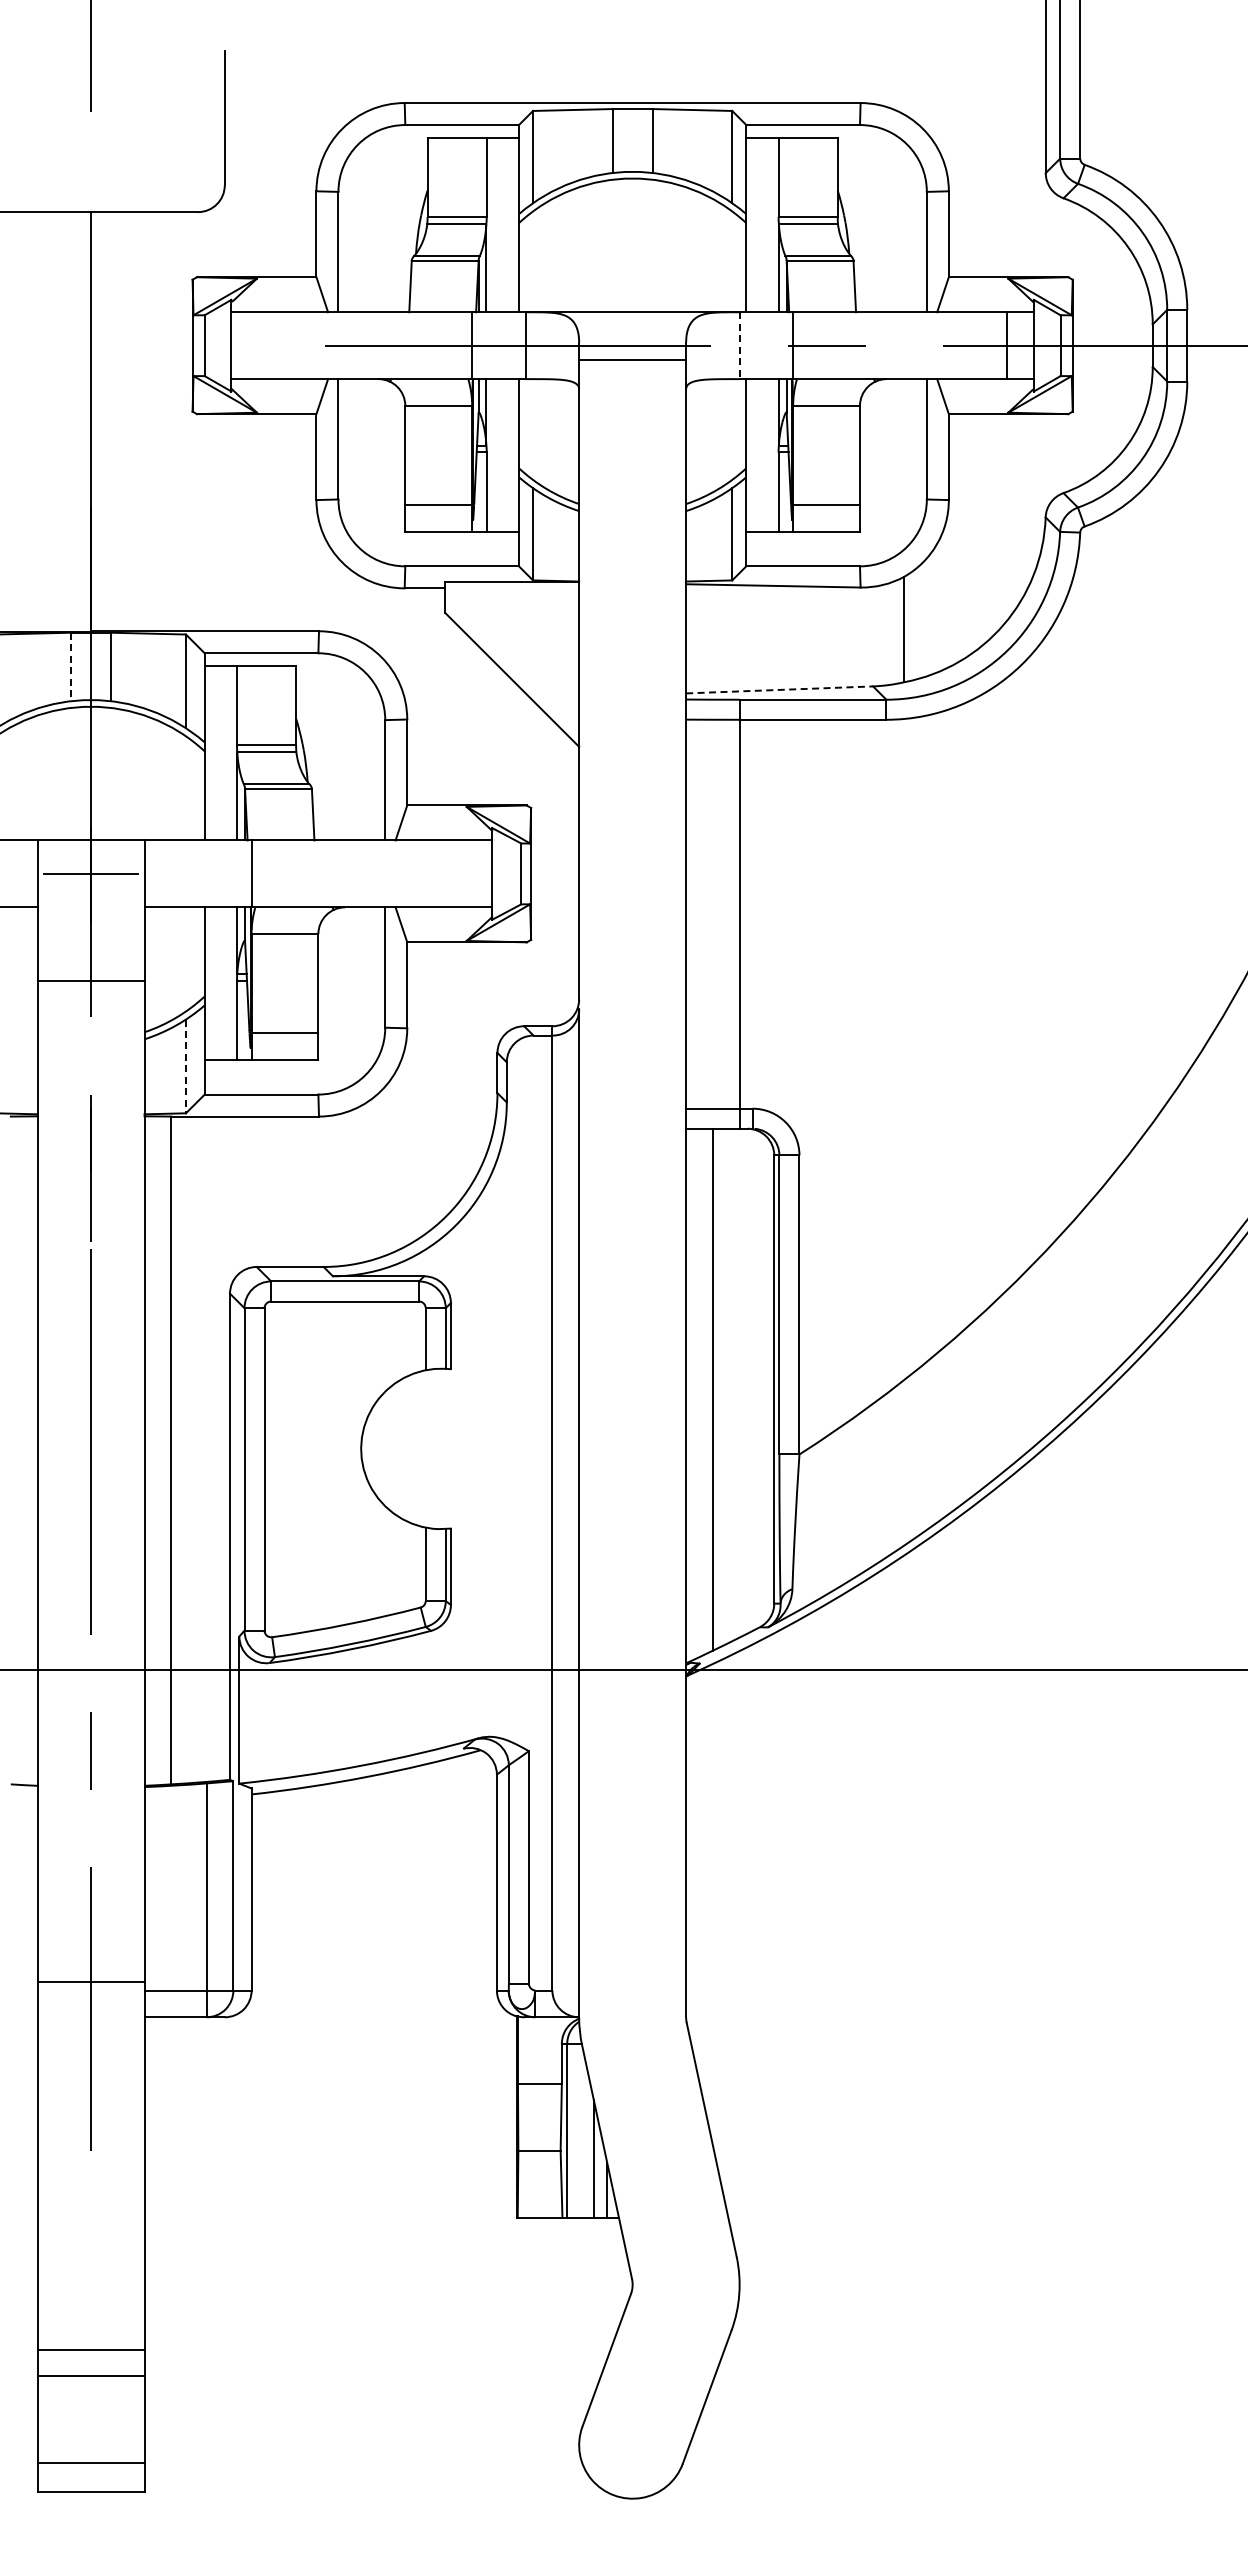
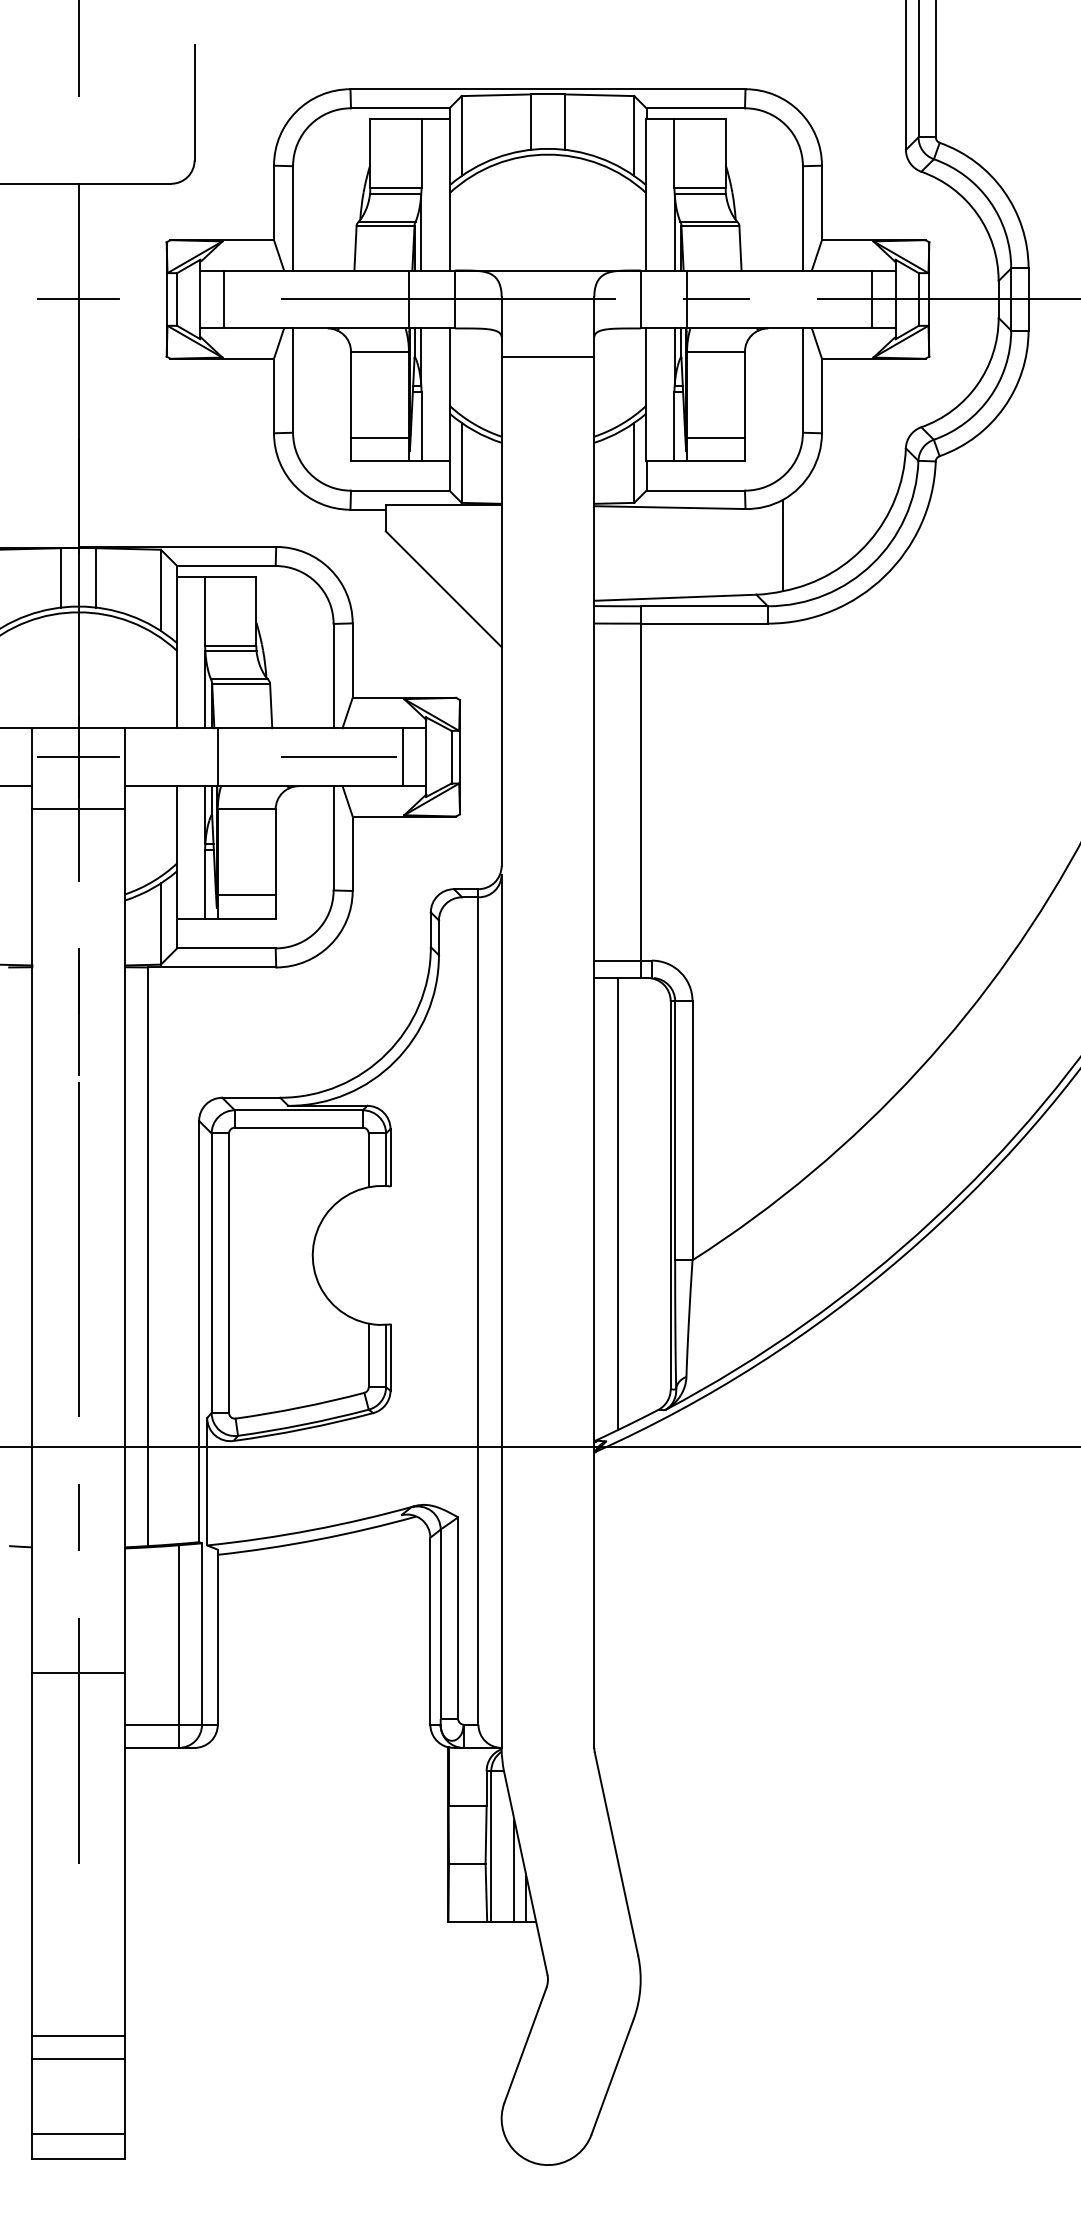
line: (90, 345) -> (78, 299), added
line: (258, 345) -> (223, 299), added
line: (739, 346) -> (640, 300), dashed -> solid
line: (632, 359) -> (547, 357), moved
line: (71, 667) -> (61, 578), dashed -> solid
line: (779, 689) -> (675, 597), dashed -> solid
line: (391, 873) -> (339, 756), added
line: (465, 873) -> (403, 756), added
line: (90, 981) -> (78, 809), moved
line: (185, 1066) -> (160, 924), dashed -> solid
line: (90, 1982) -> (78, 1672), moved

